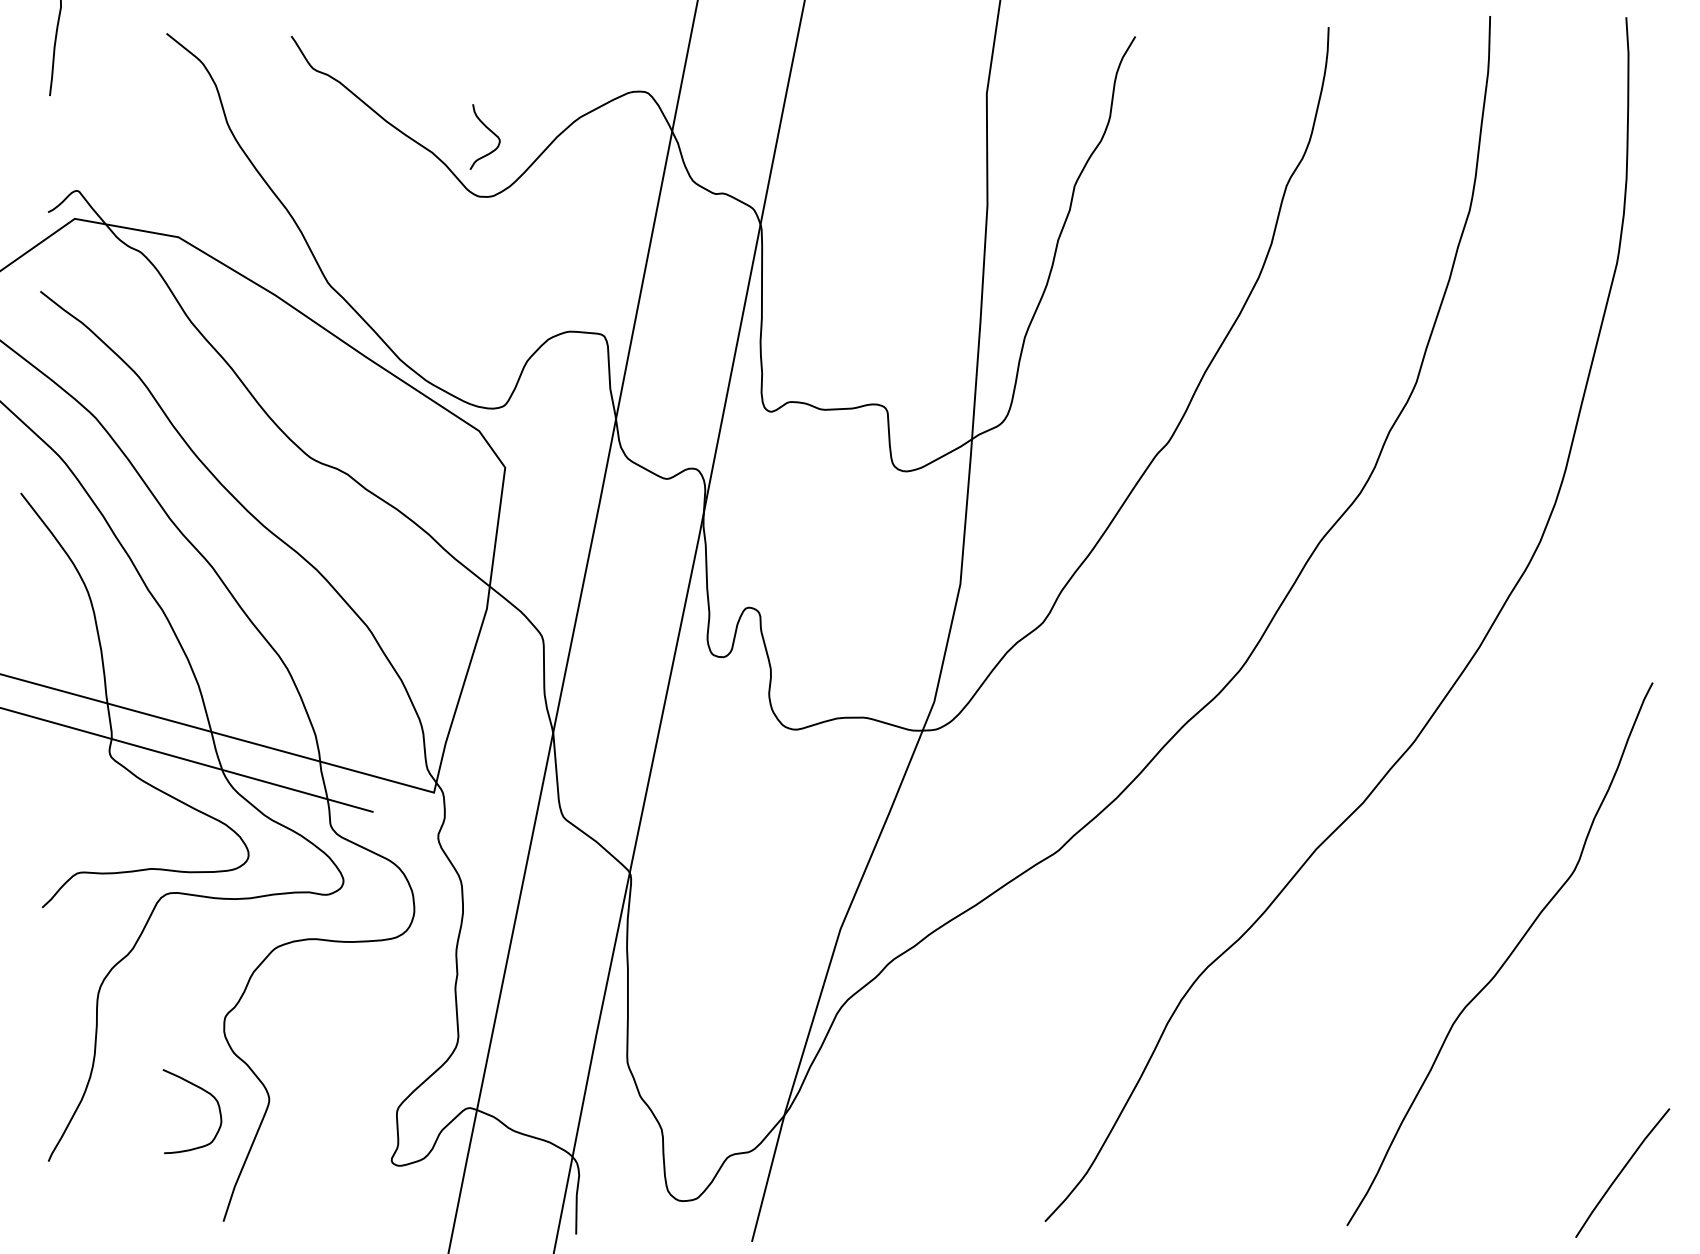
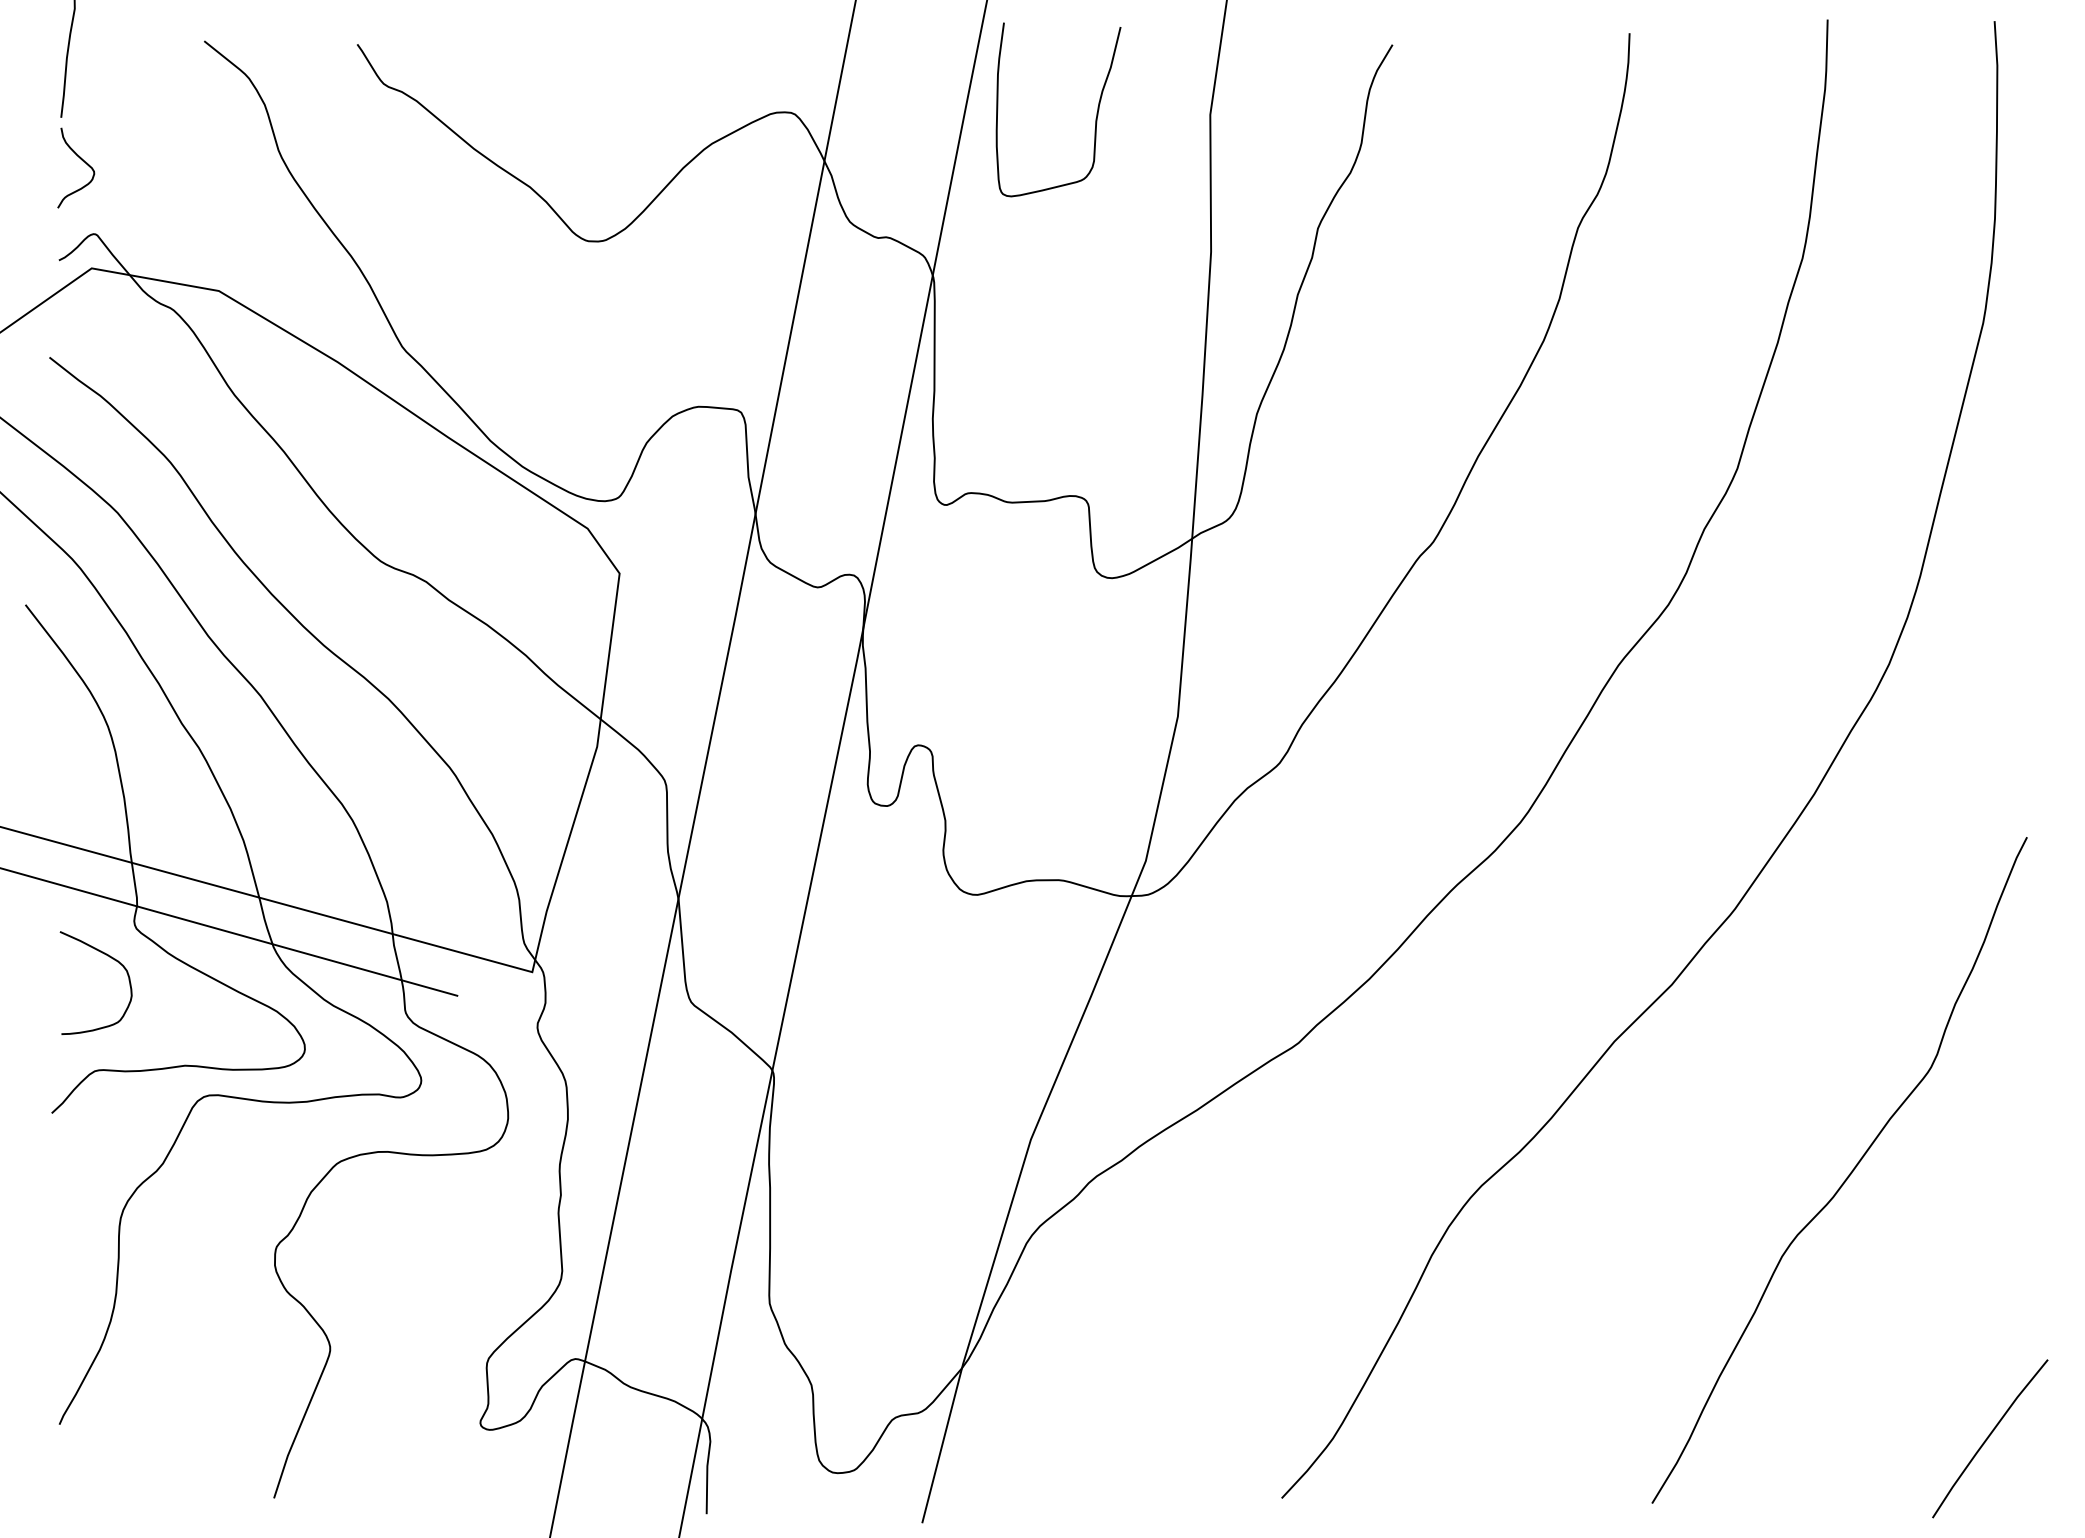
curve: (893, 93) -> (1095, 114), added
curve: (487, 129) -> (79, 158), moved
curve: (205, 1092) -> (112, 959), moved

